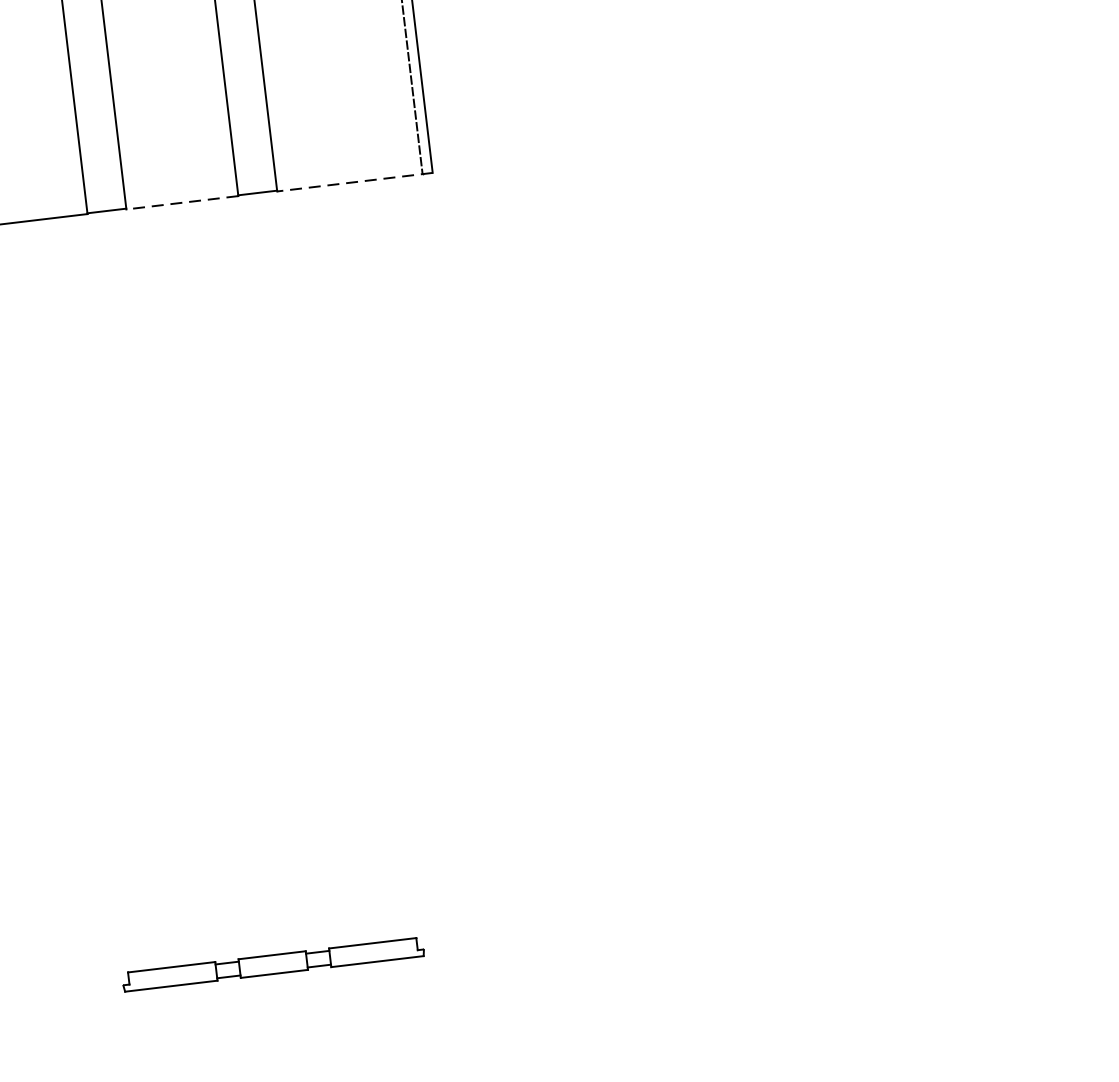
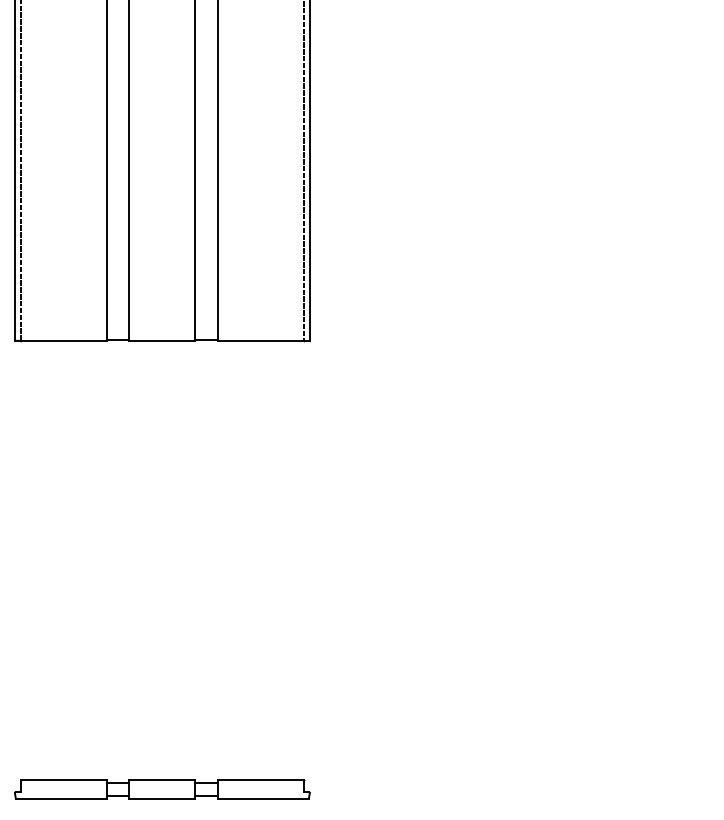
line: (355, 181) -> (264, 340), dashed -> solid
line: (182, 202) -> (162, 340), dashed -> solid
part: (273, 964) -> (162, 789), size x1.67

